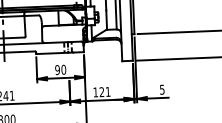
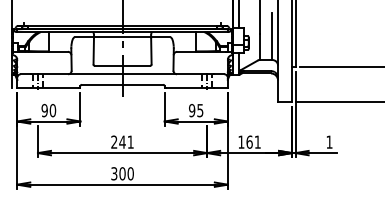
text: (63, 69) -> (200, 110), 90 -> 95
text: (162, 89) -> (329, 141), 5 -> 1
text: (101, 91) -> (249, 141), 121 -> 161

